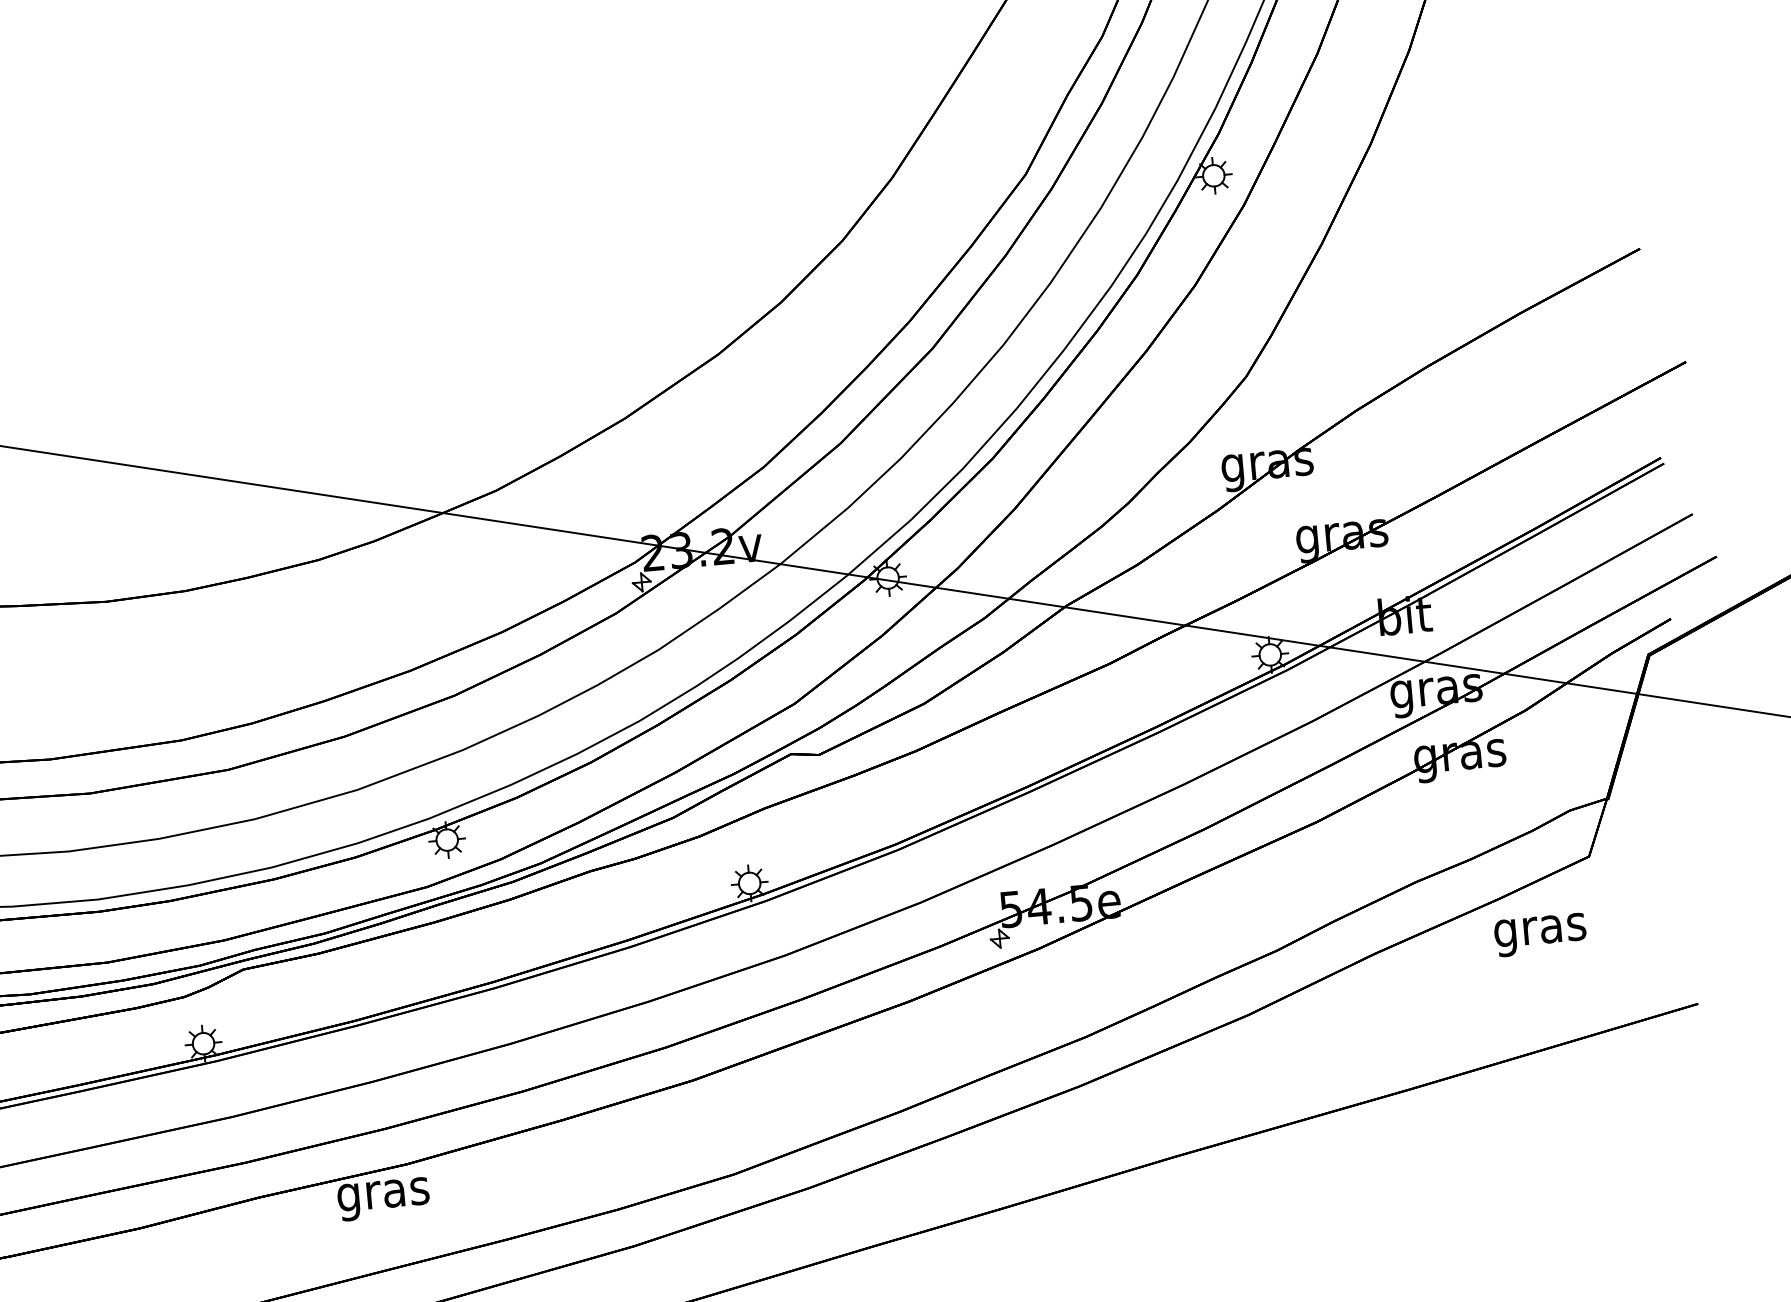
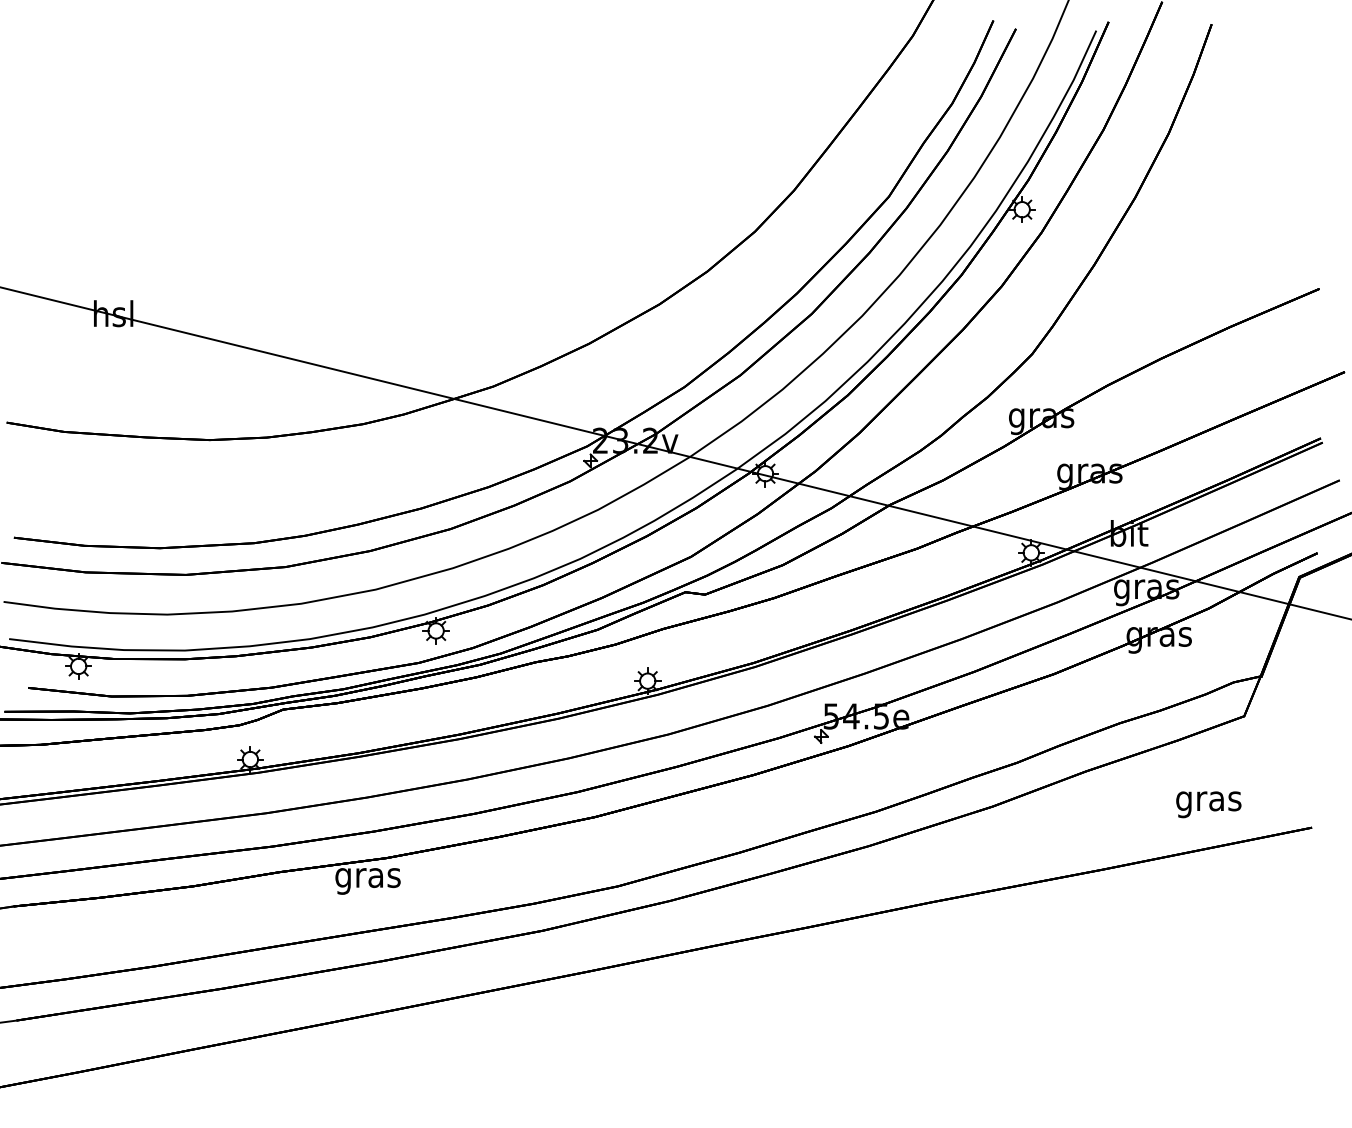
text: (1540, 934) -> (1208, 804), moved

